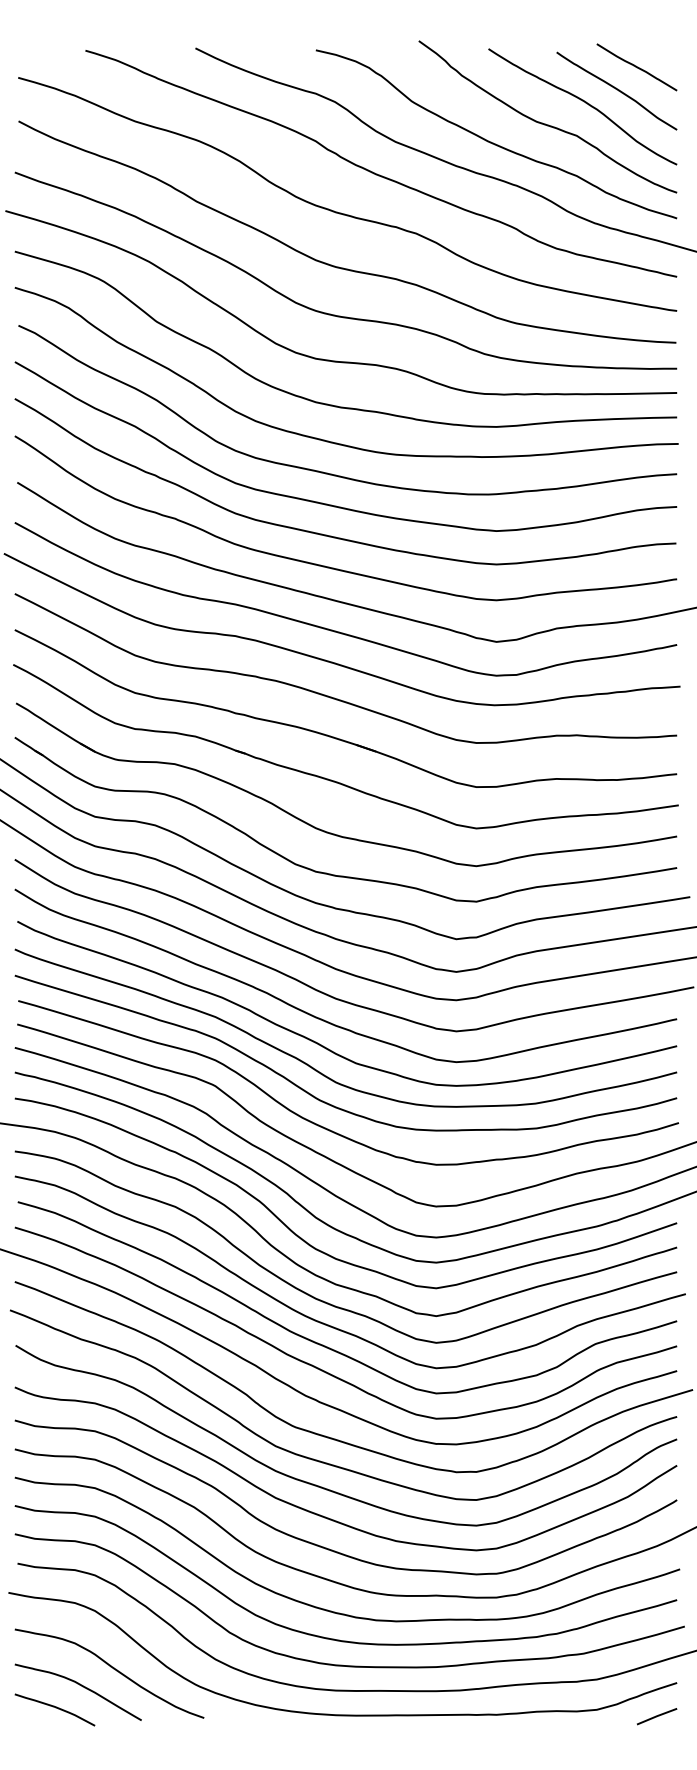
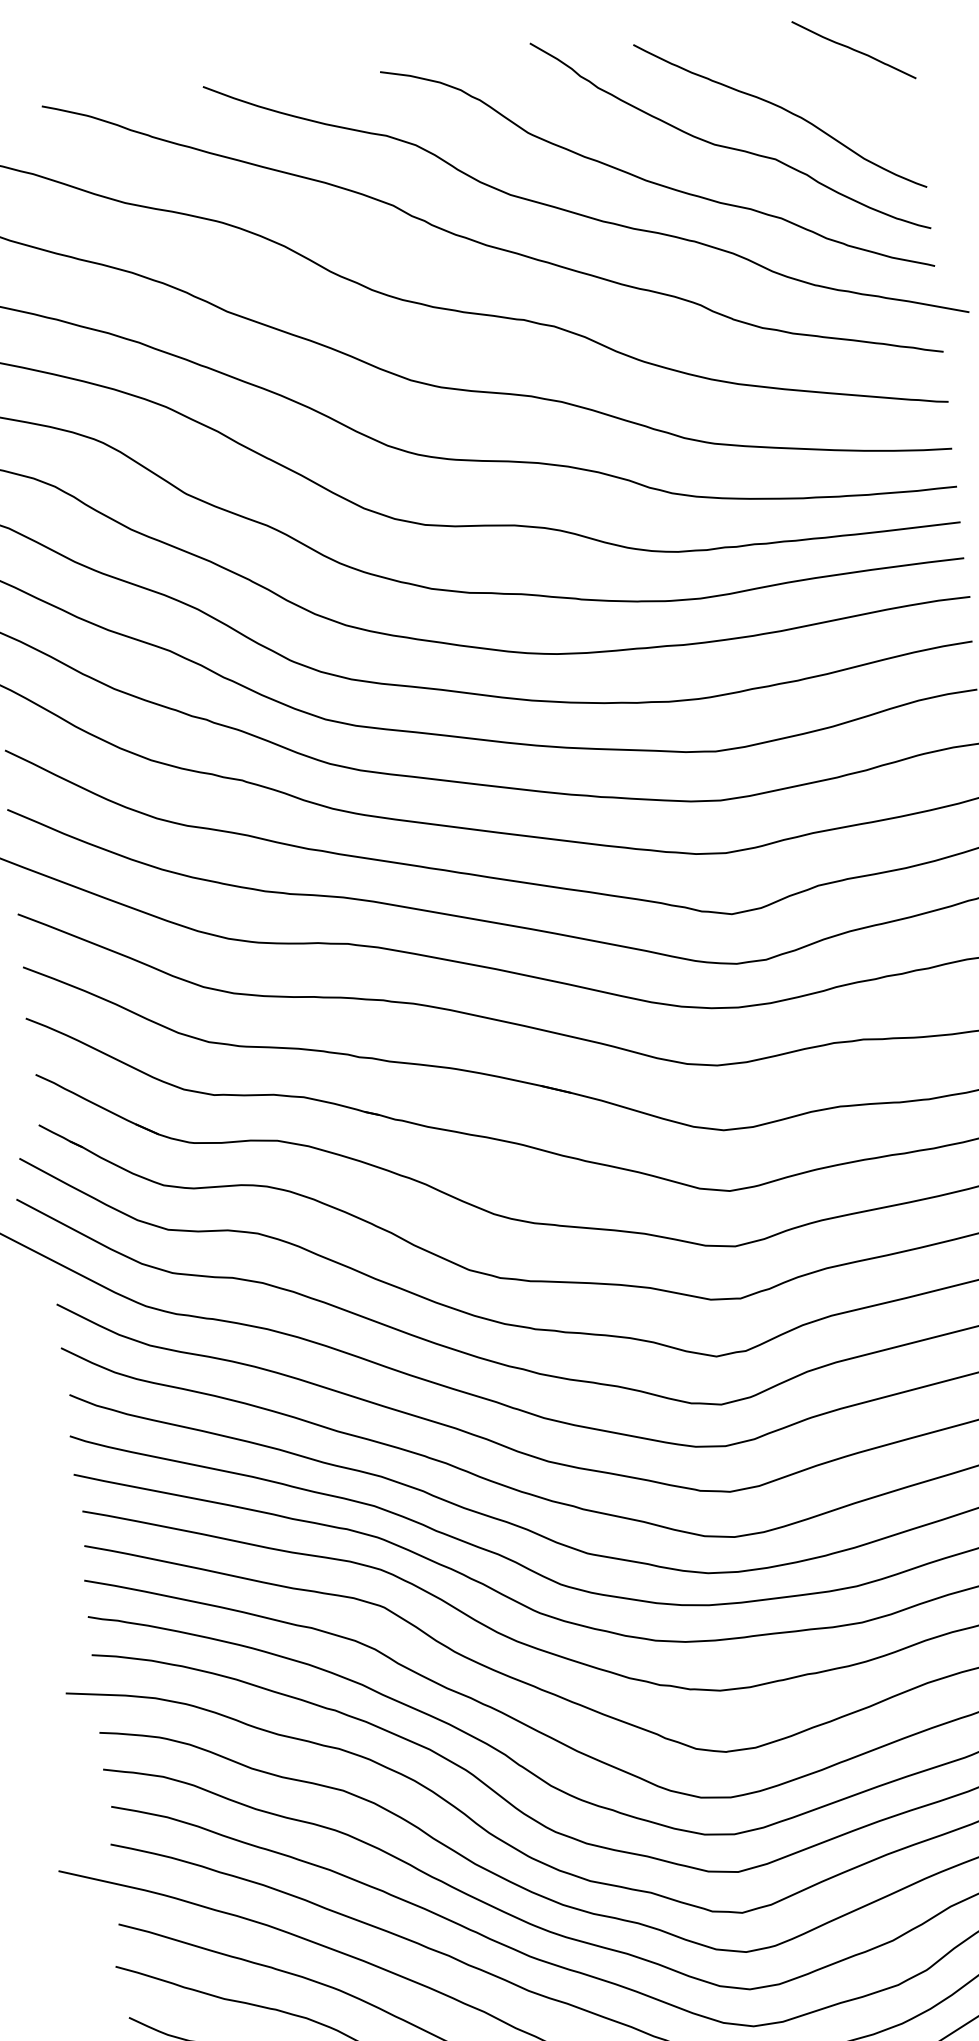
curve: (616, 89) -> (827, 85), removed

